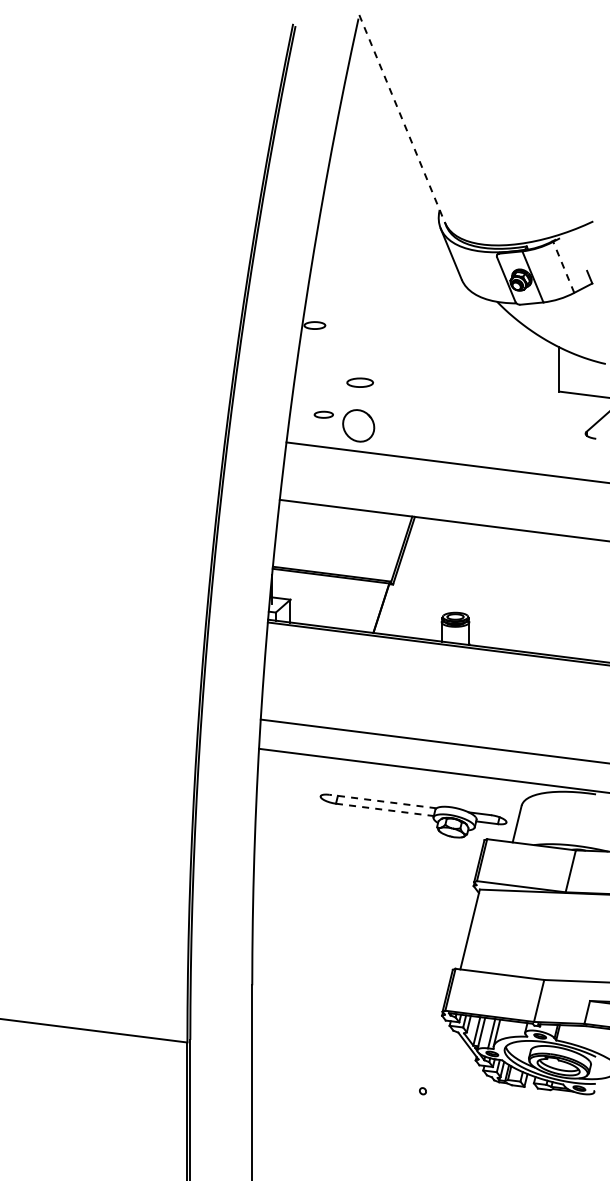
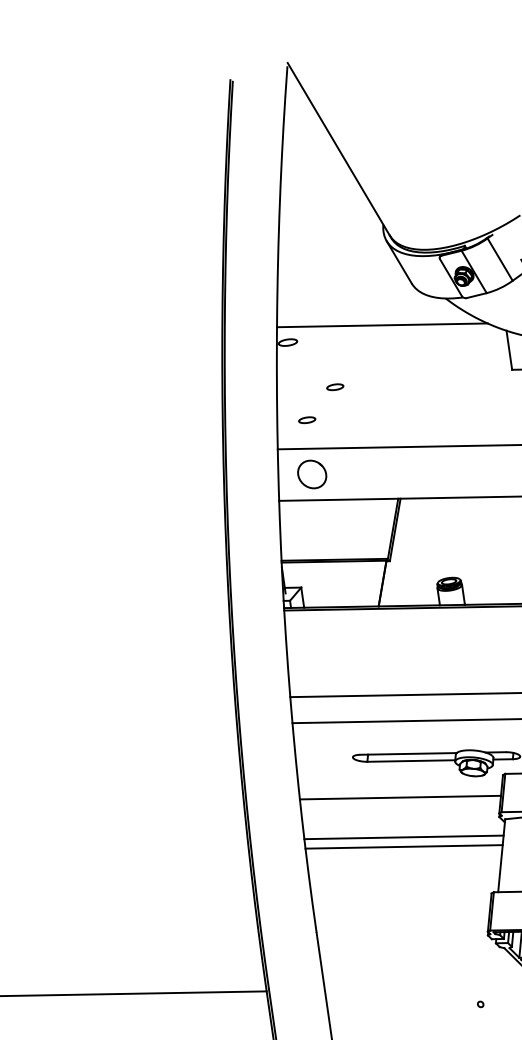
line: (402, 119) -> (339, 149), dashed -> solid
line: (563, 267) -> (499, 259), dashed -> solid
line: (422, 321) -> (382, 325), added
part: (360, 382) -> (335, 387), size x0.71
part: (358, 425) -> (311, 474), moved
line: (382, 801) -> (408, 753), dashed -> solid
line: (385, 809) -> (411, 760), dashed -> solid
line: (366, 848) -> (399, 797), added
line: (364, 893) -> (403, 837), added
line: (362, 903) -> (403, 846), added

